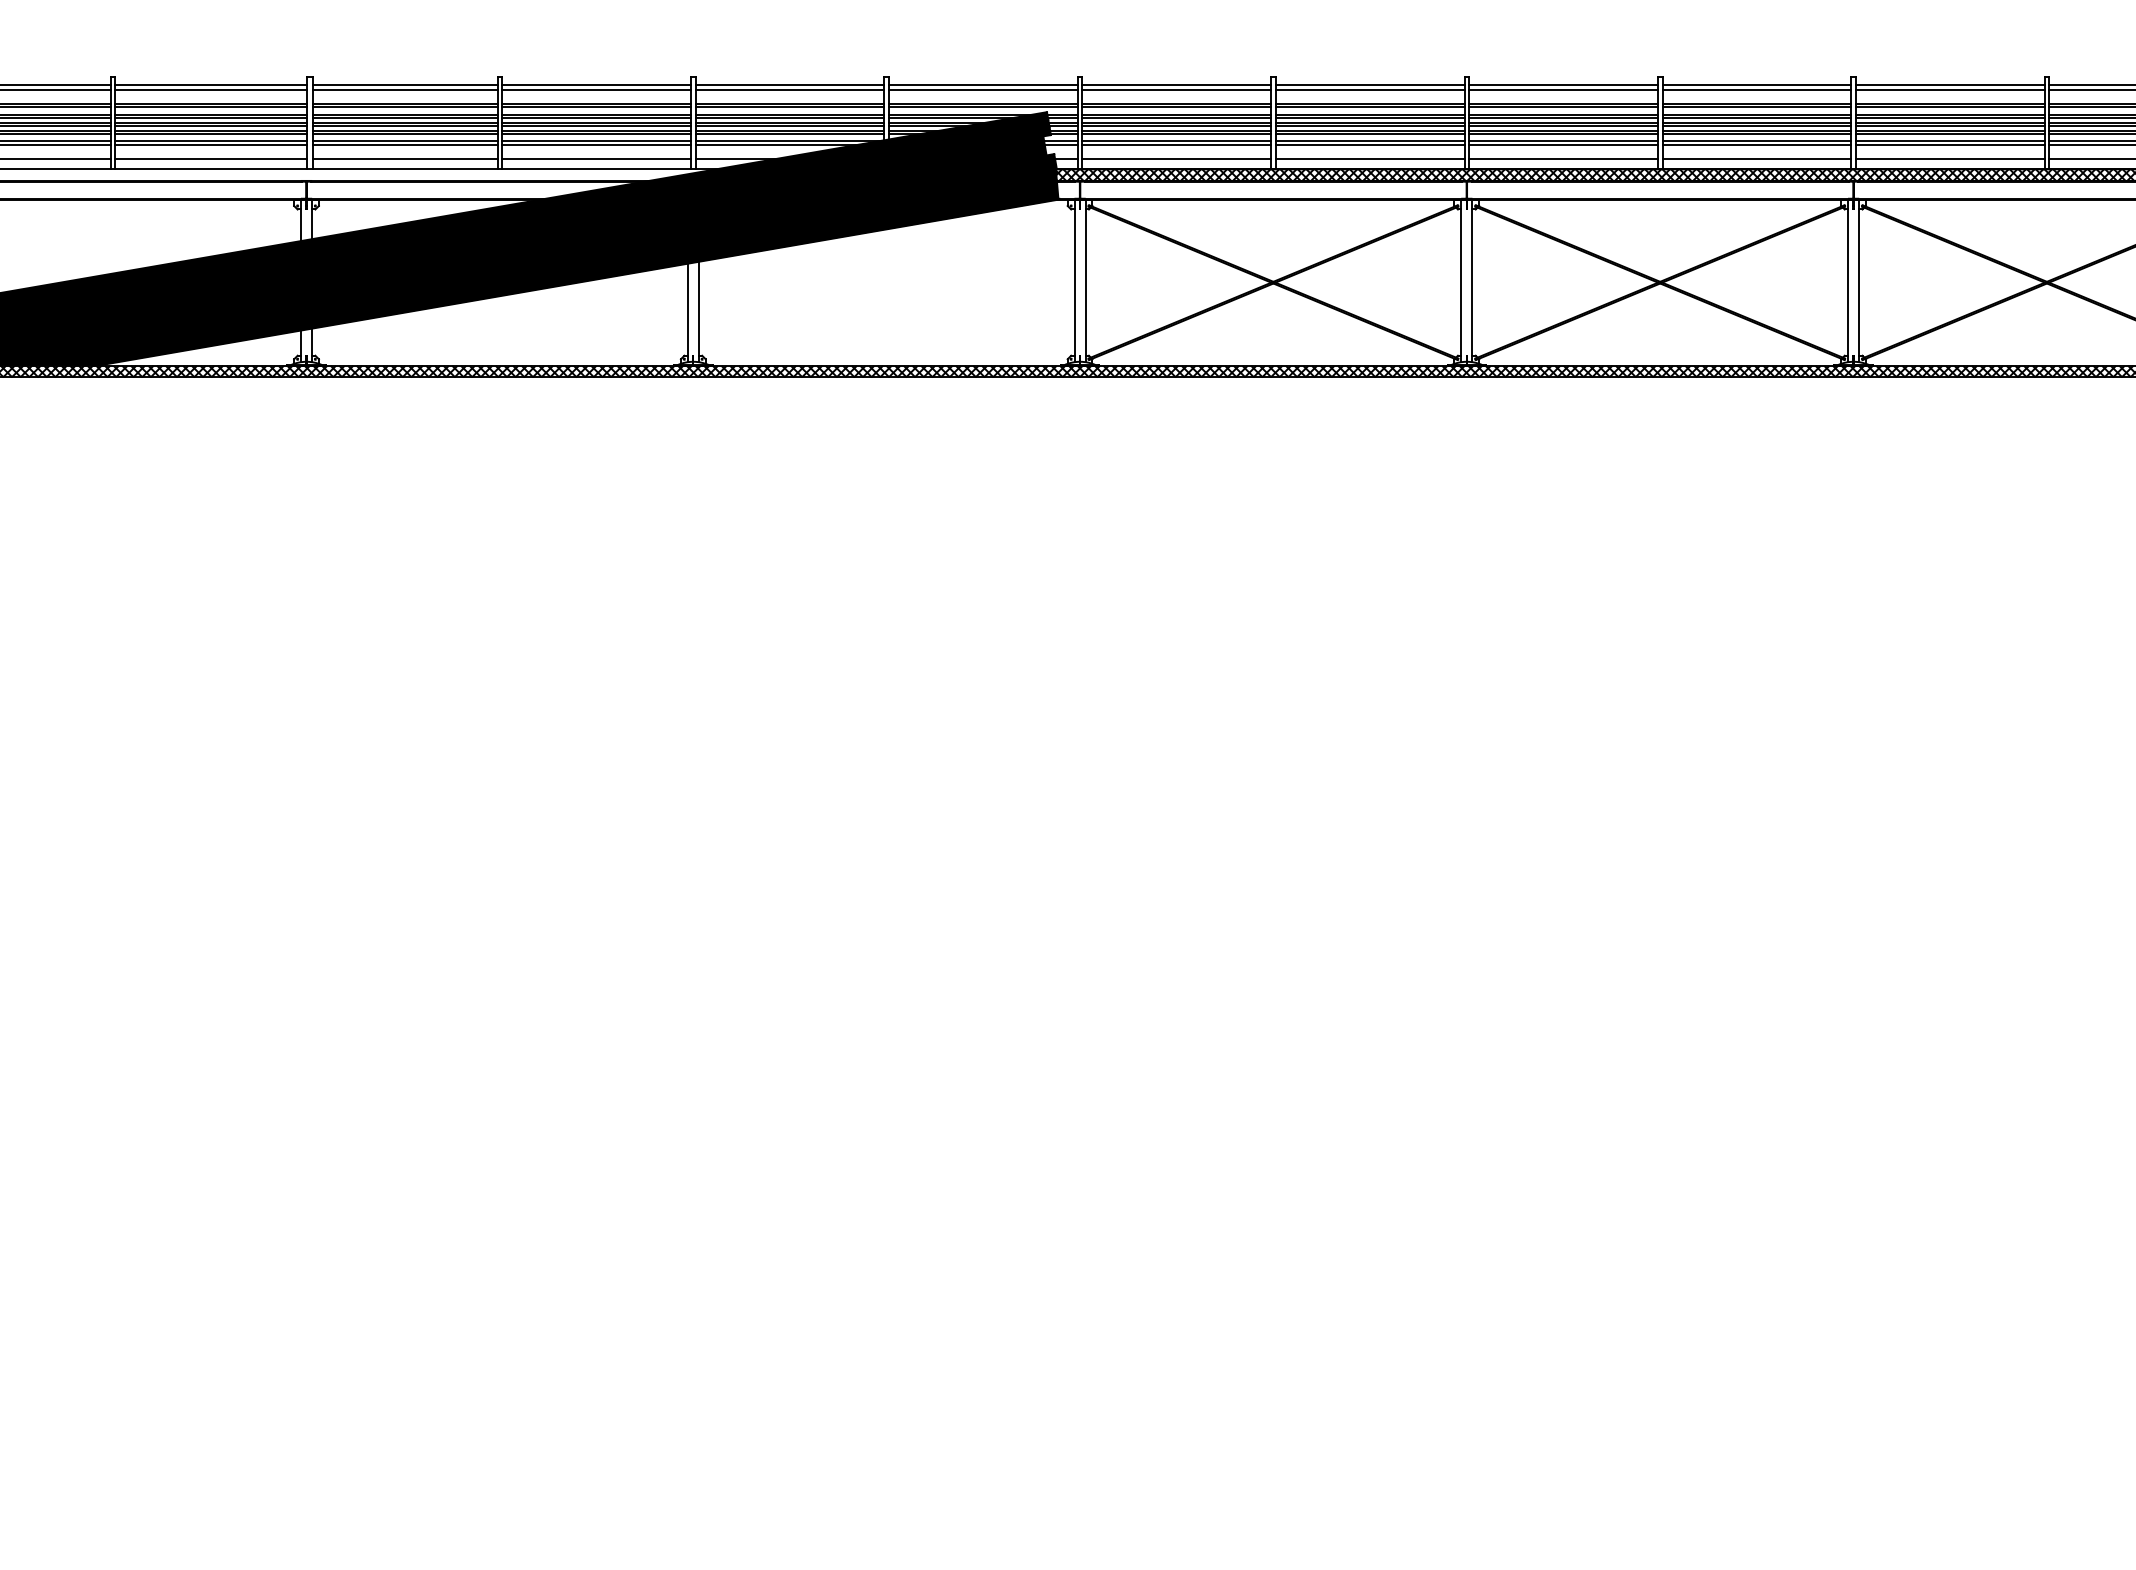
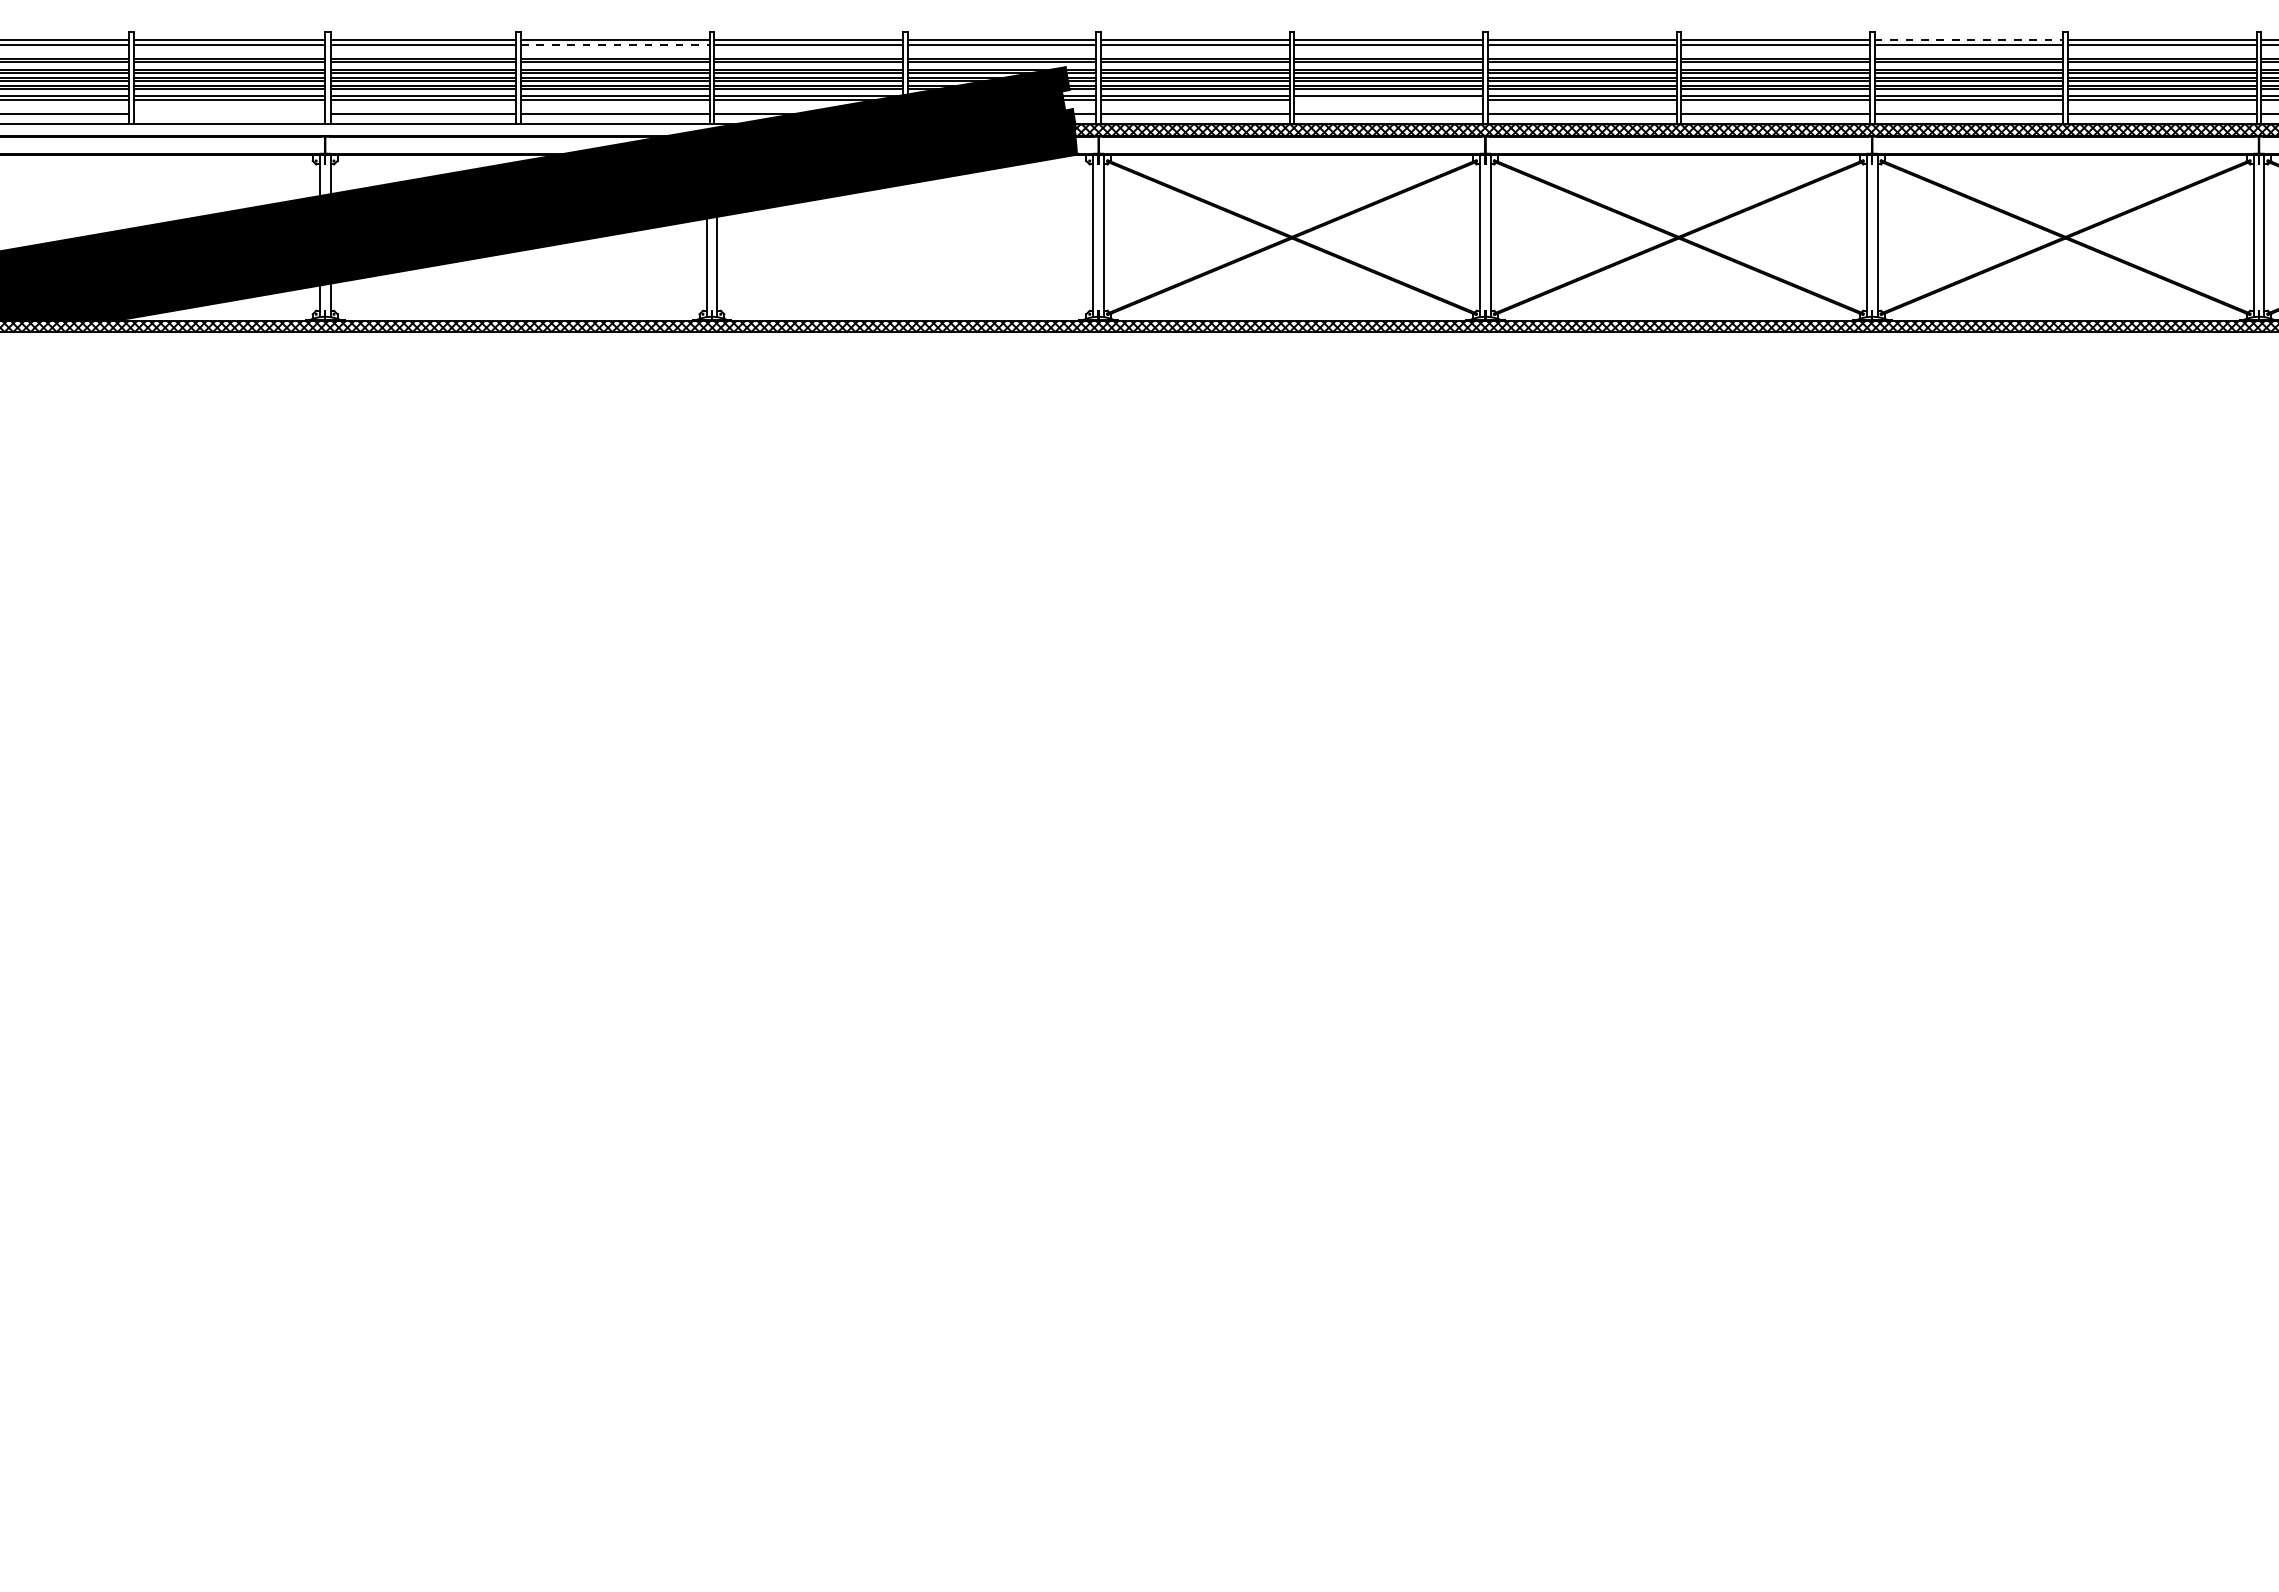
line: (1950, 85) -> (1969, 40), solid -> dashed
line: (596, 89) -> (615, 44), solid -> dashed
line: (1369, 144) -> (1388, 99), removed
line: (210, 159) -> (229, 114), removed

